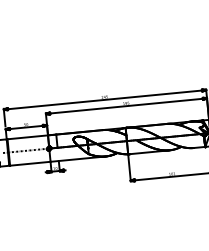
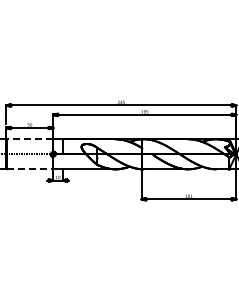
line: (27, 137) -> (30, 139), solid -> dashed
line: (30, 163) -> (30, 169), solid -> dashed

